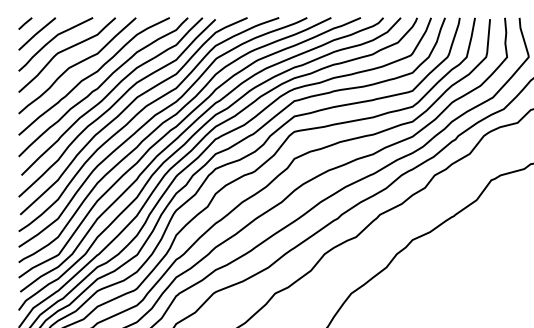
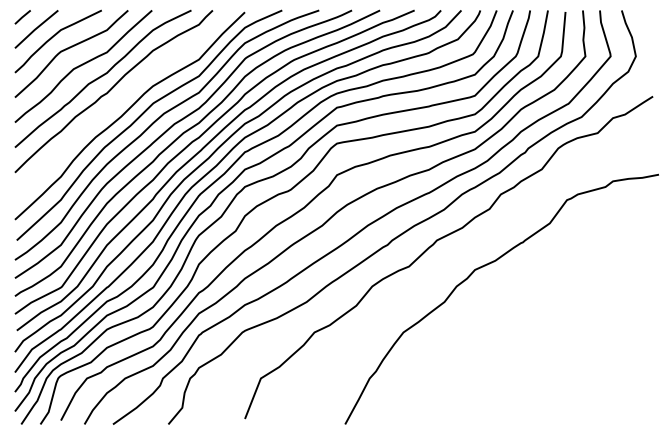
curve: (109, 94) -> (121, 99), removed

